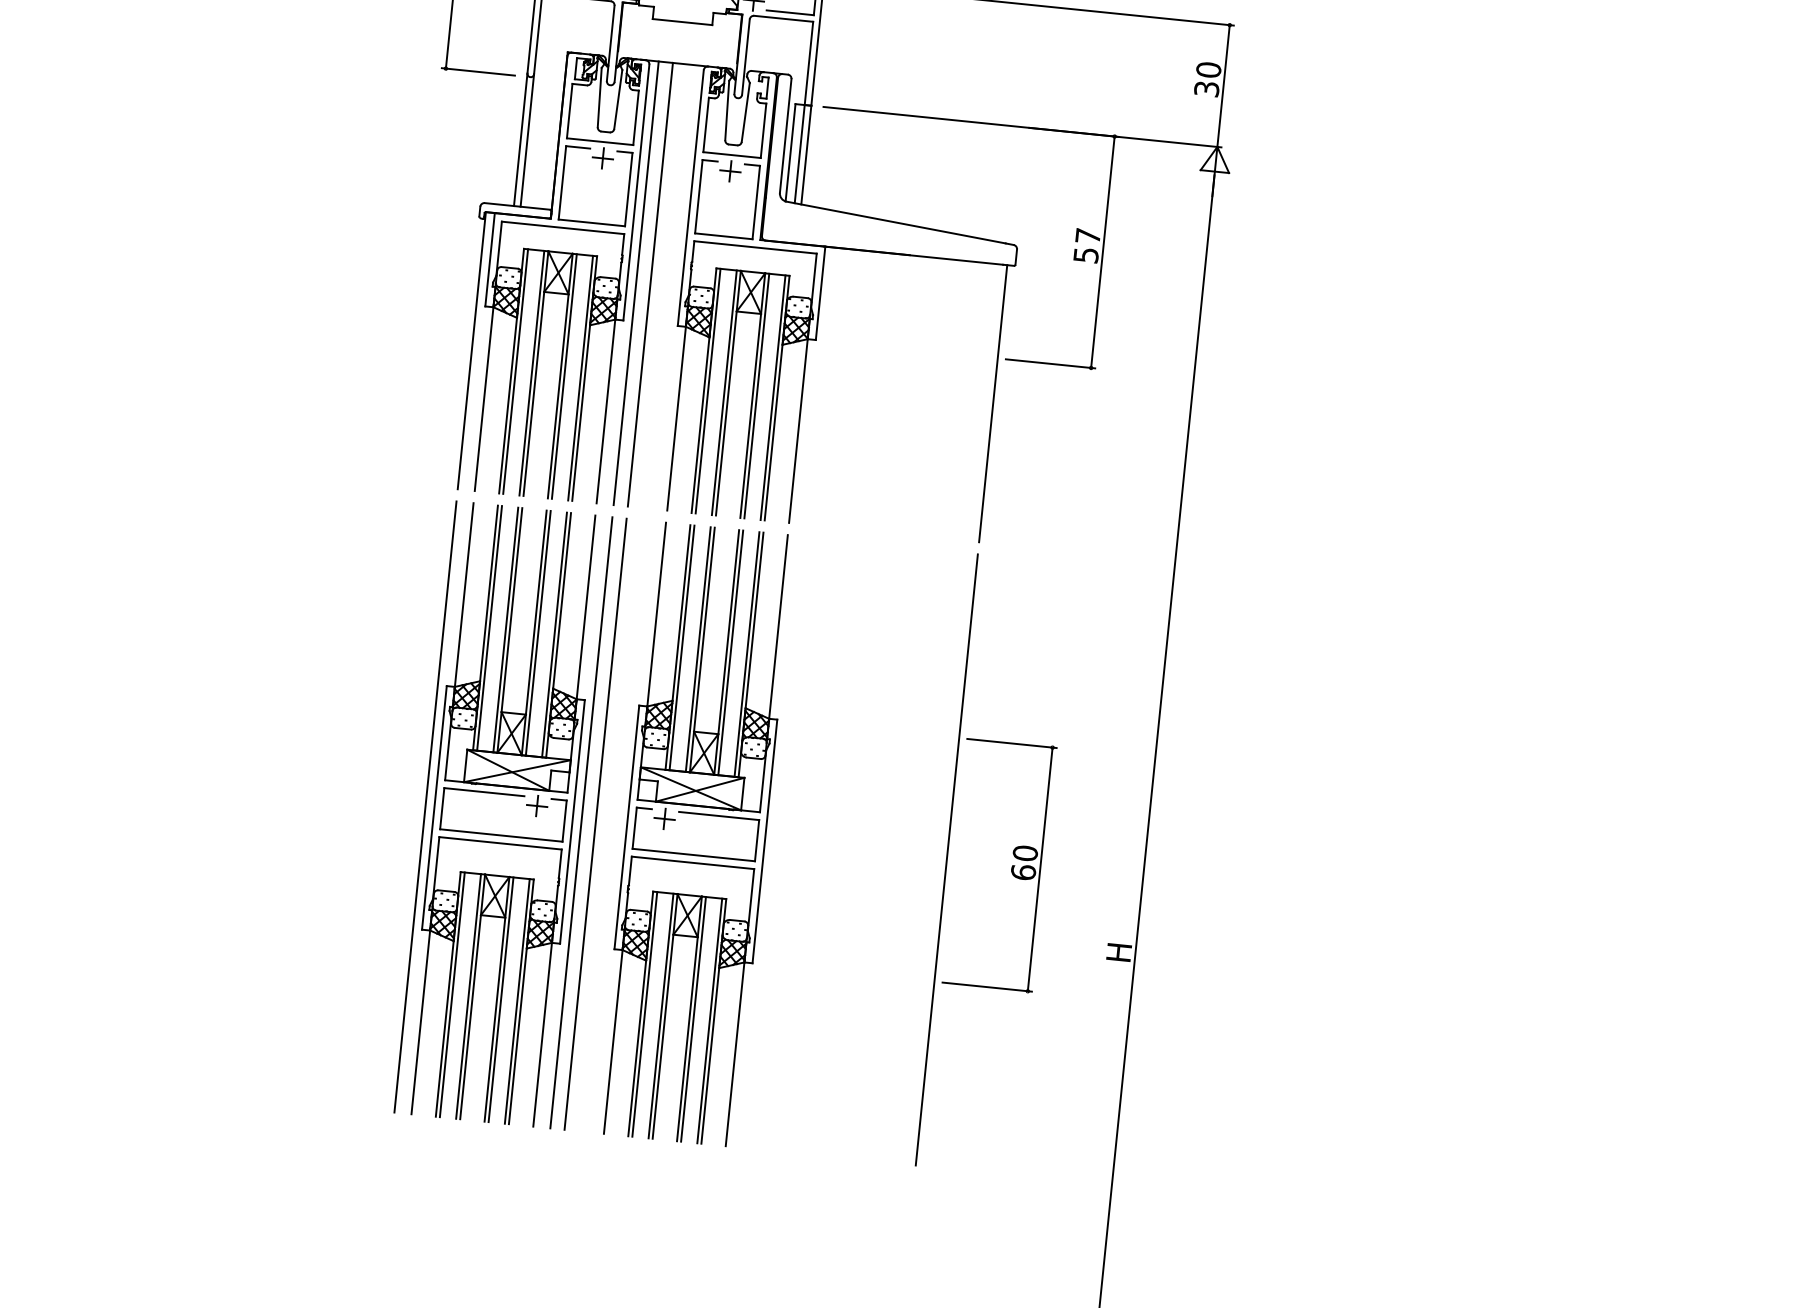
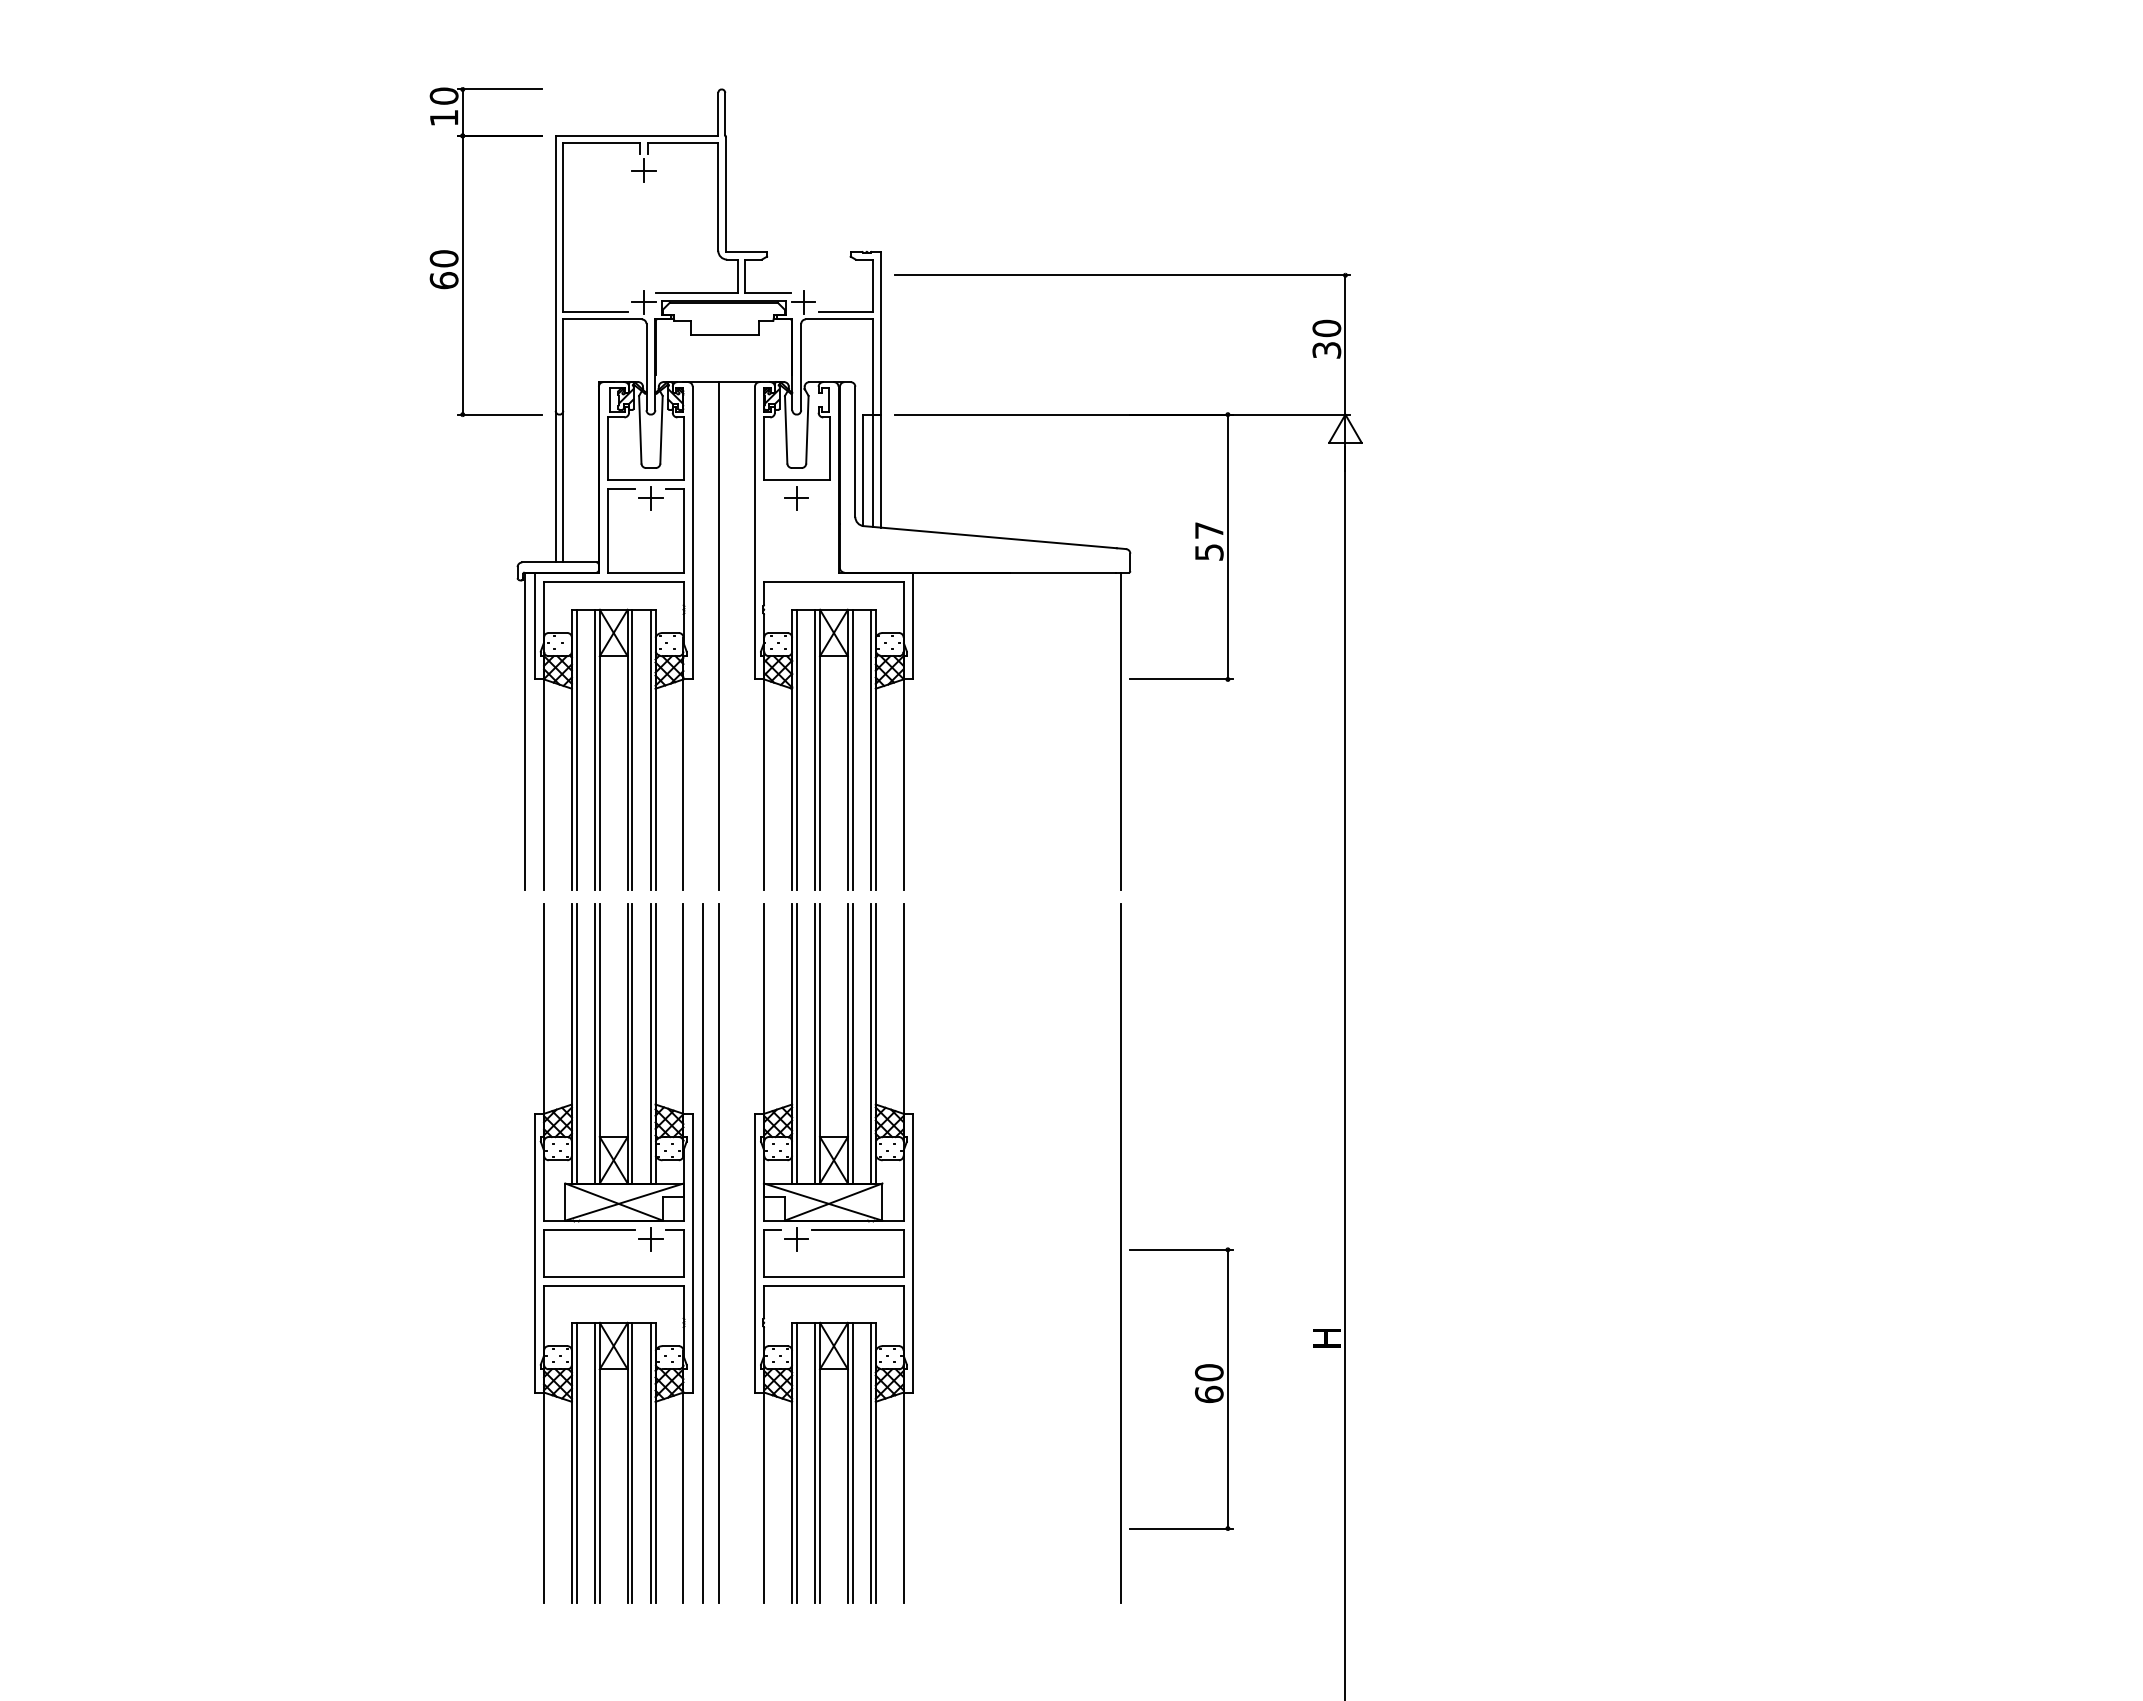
part: (699, 196) -> (764, 530), removed
line: (635, 282) -> (702, 635), removed
line: (425, 806) -> (524, 1252), removed
part: (1011, 865) -> (1195, 1388), moved

